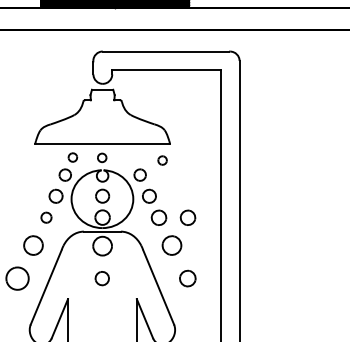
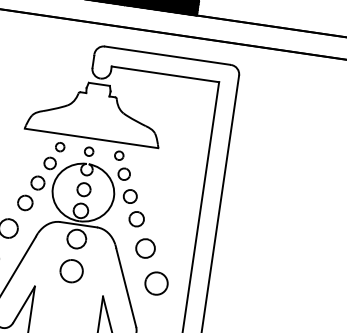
part: (162, 160) -> (119, 155), moved
part: (46, 217) -> (25, 202), size x1.43
part: (187, 217) -> (164, 223), removed
part: (102, 278) -> (72, 271), size x1.67
part: (187, 278) -> (156, 283), size x1.43

